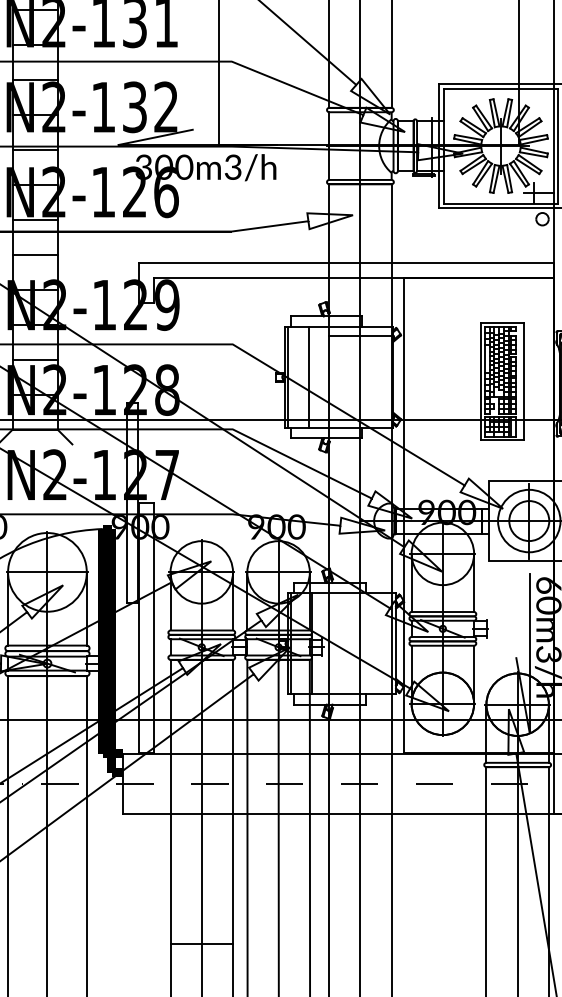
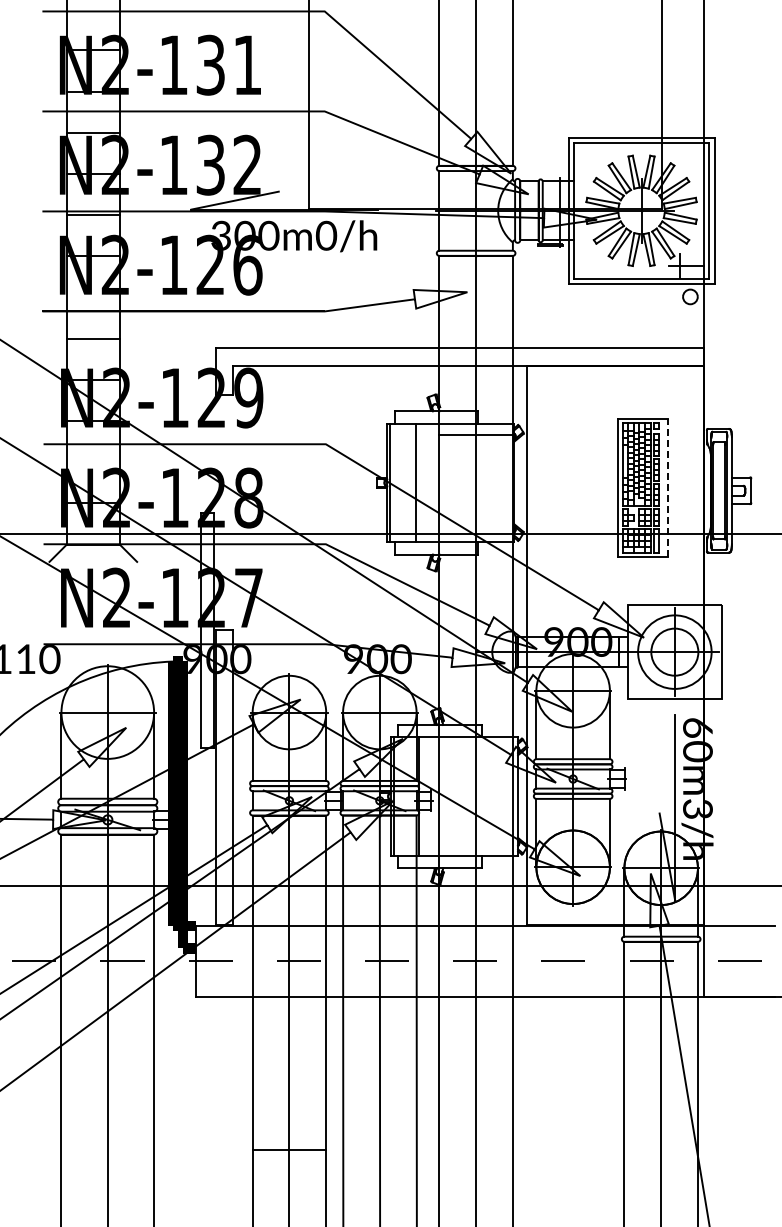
text: (233, 167) -> (326, 235), 300m3/h -> 300m0/h
line: (34, 219) -> (92, 297), removed
line: (34, 359) -> (92, 462), removed
line: (523, 381) -> (668, 487), solid -> dashed

